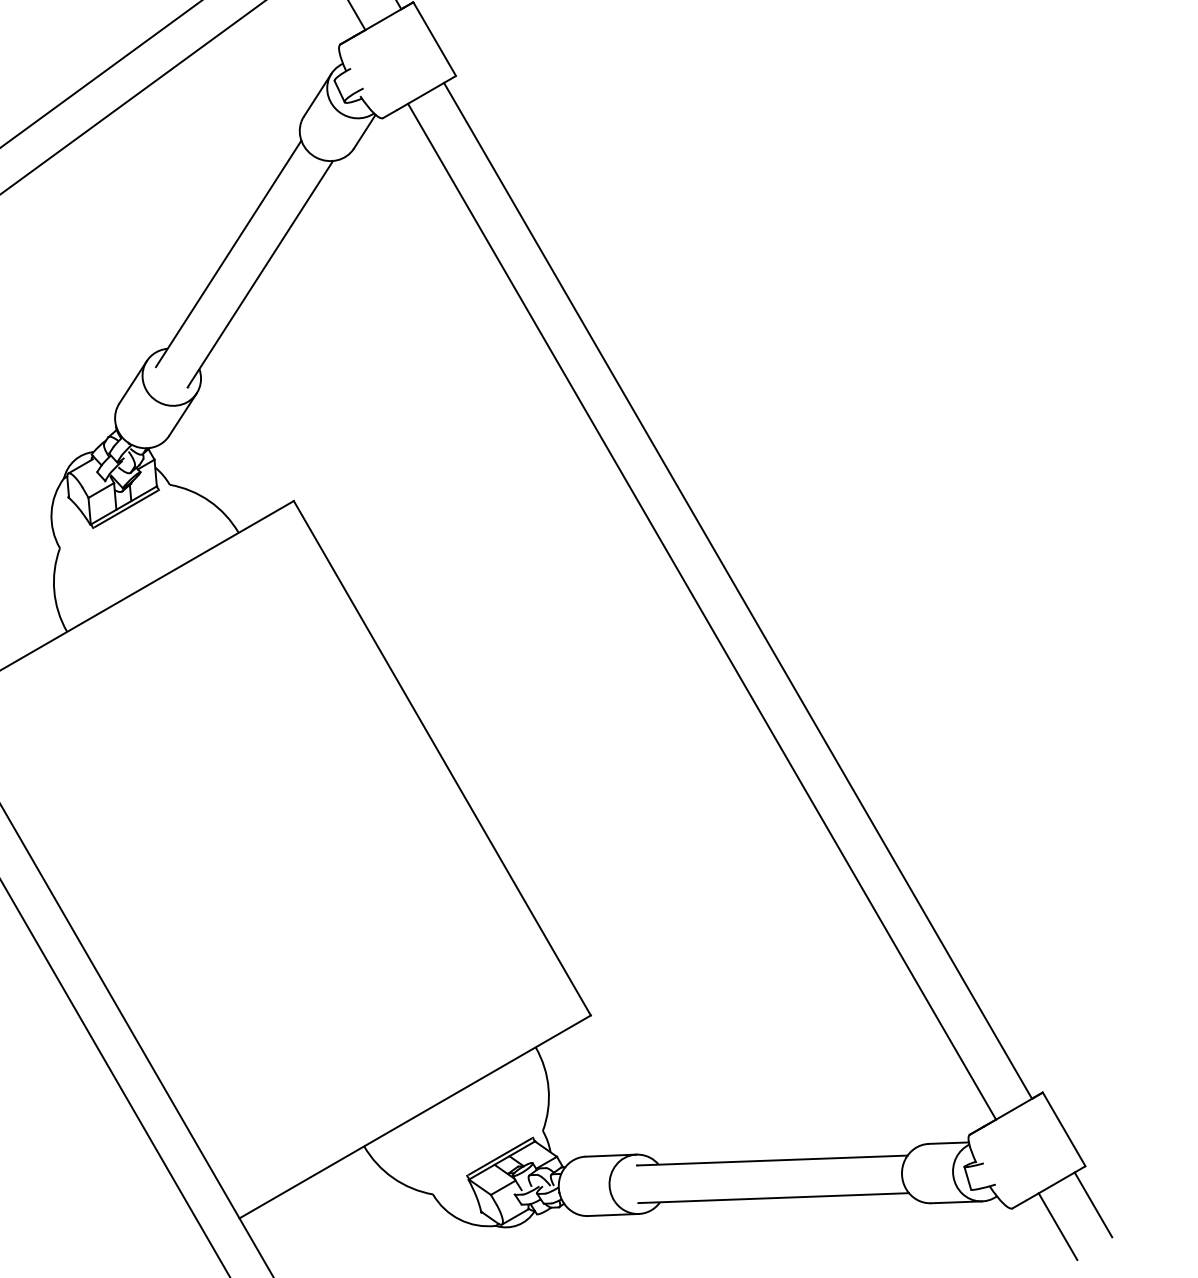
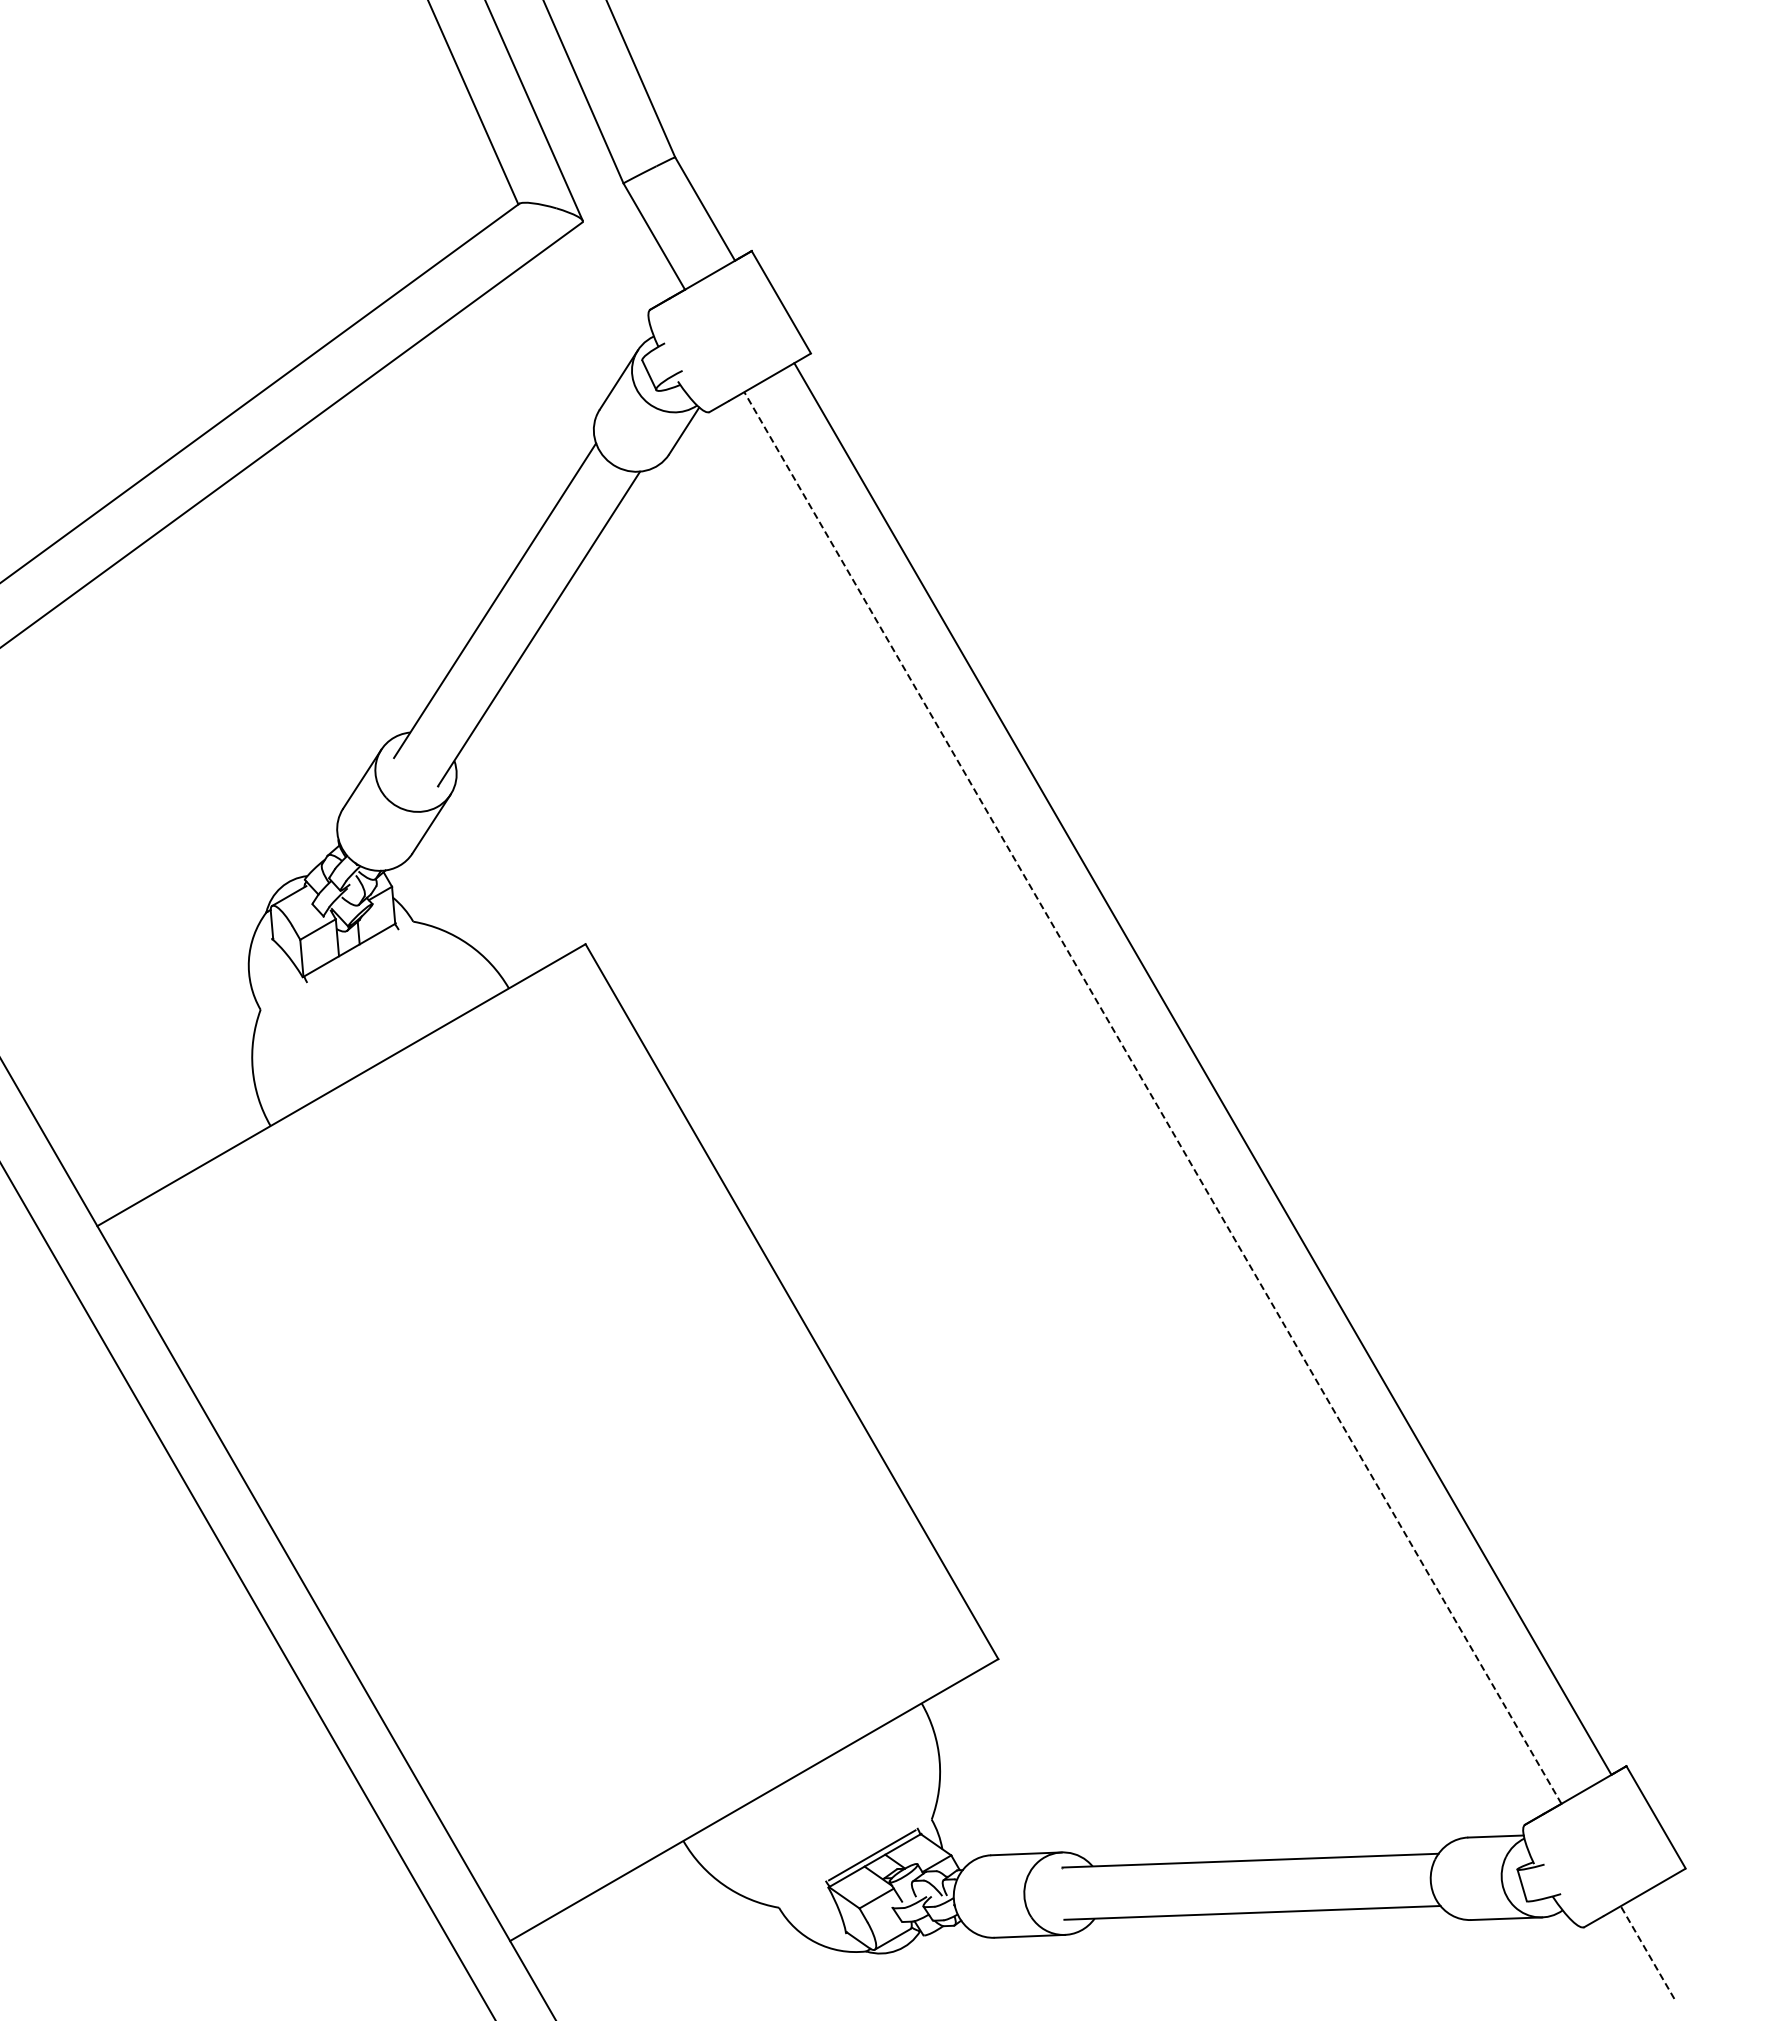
line: (126, 509) -> (352, 955), removed
line: (701, 611) -> (1152, 1097), solid -> dashed
line: (1093, 1205) -> (1696, 1922), removed
line: (1057, 1226) -> (1647, 1952), solid -> dashed

